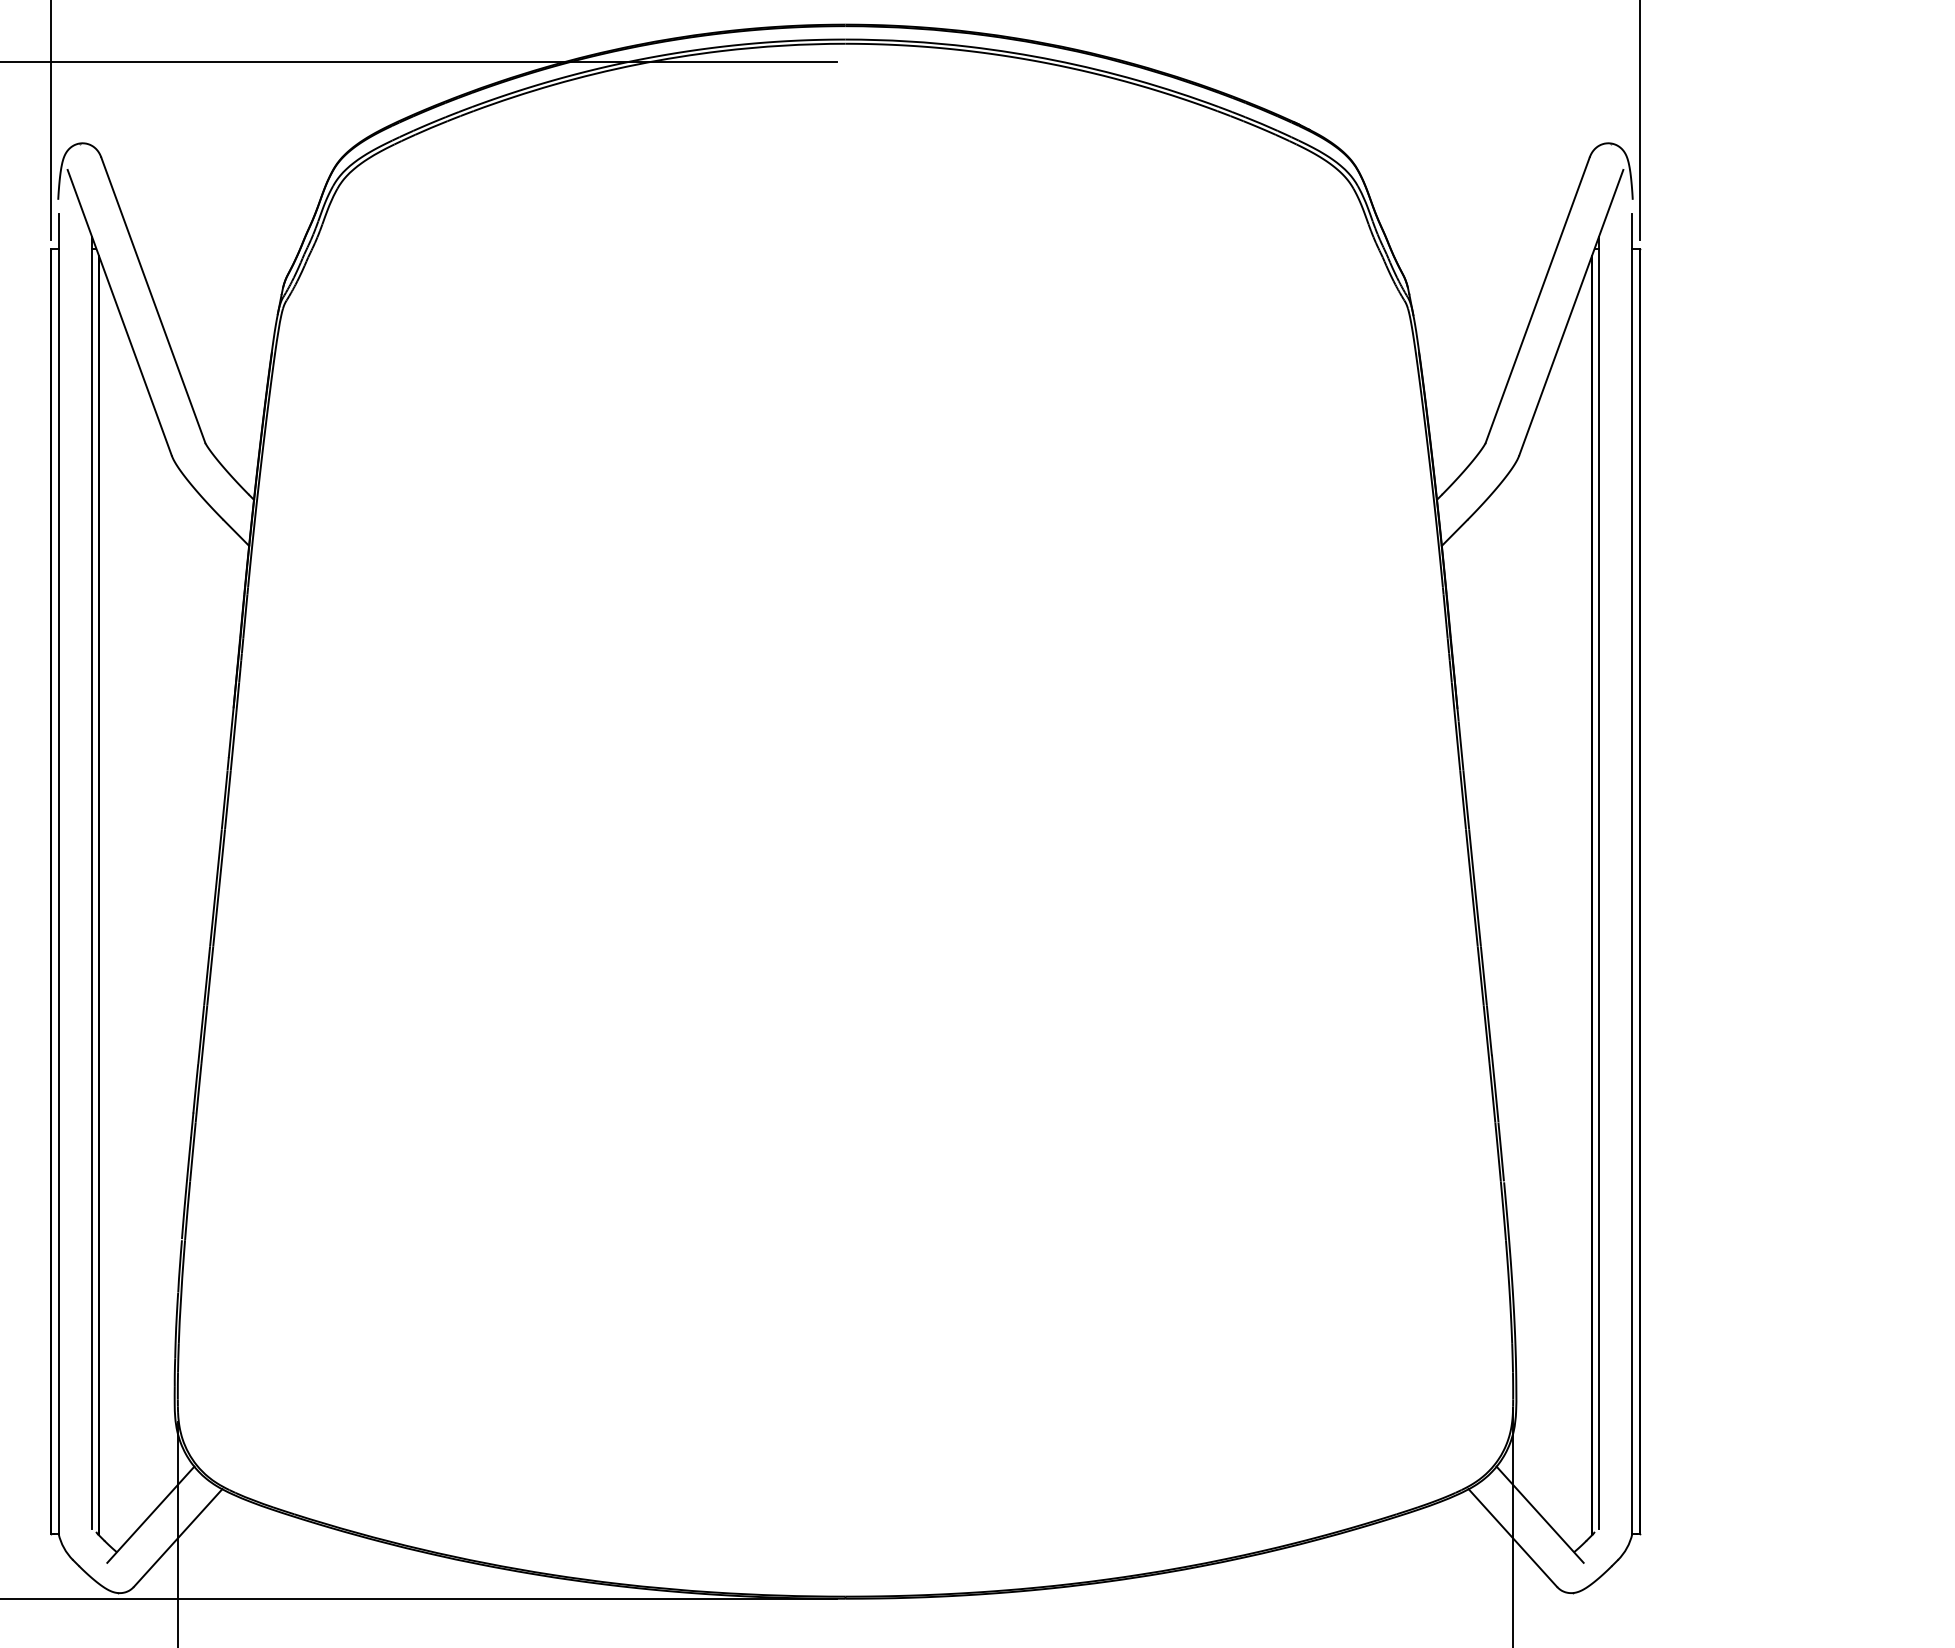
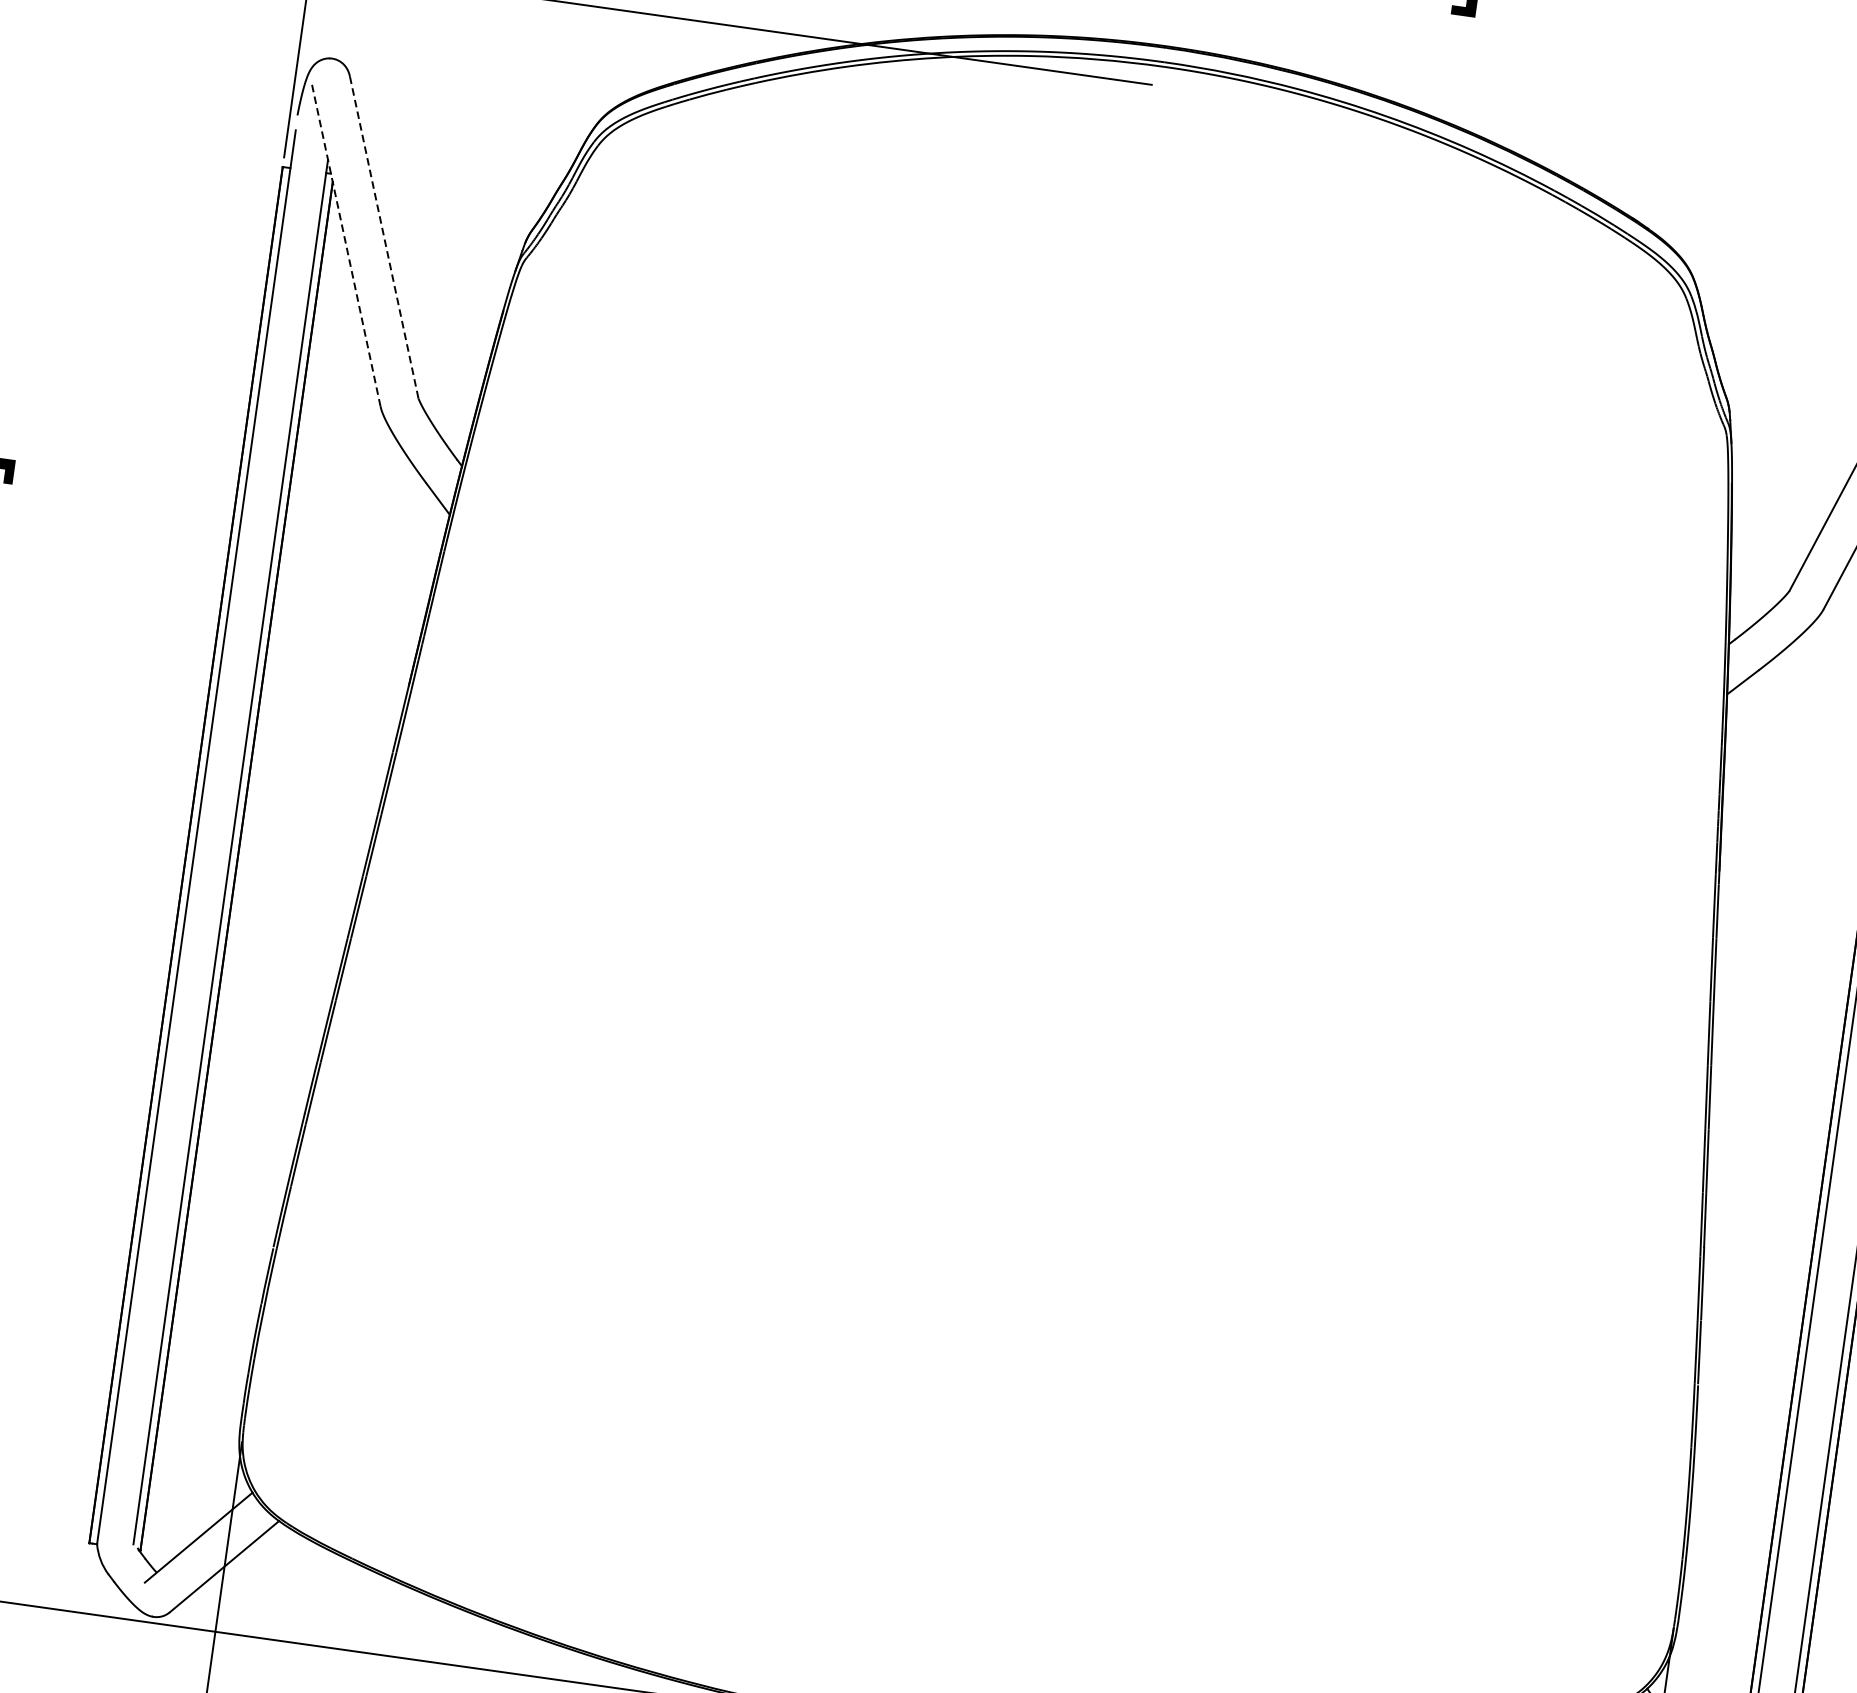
line: (153, 300) -> (384, 237), solid -> dashed
line: (119, 312) -> (346, 245), solid -> dashed

